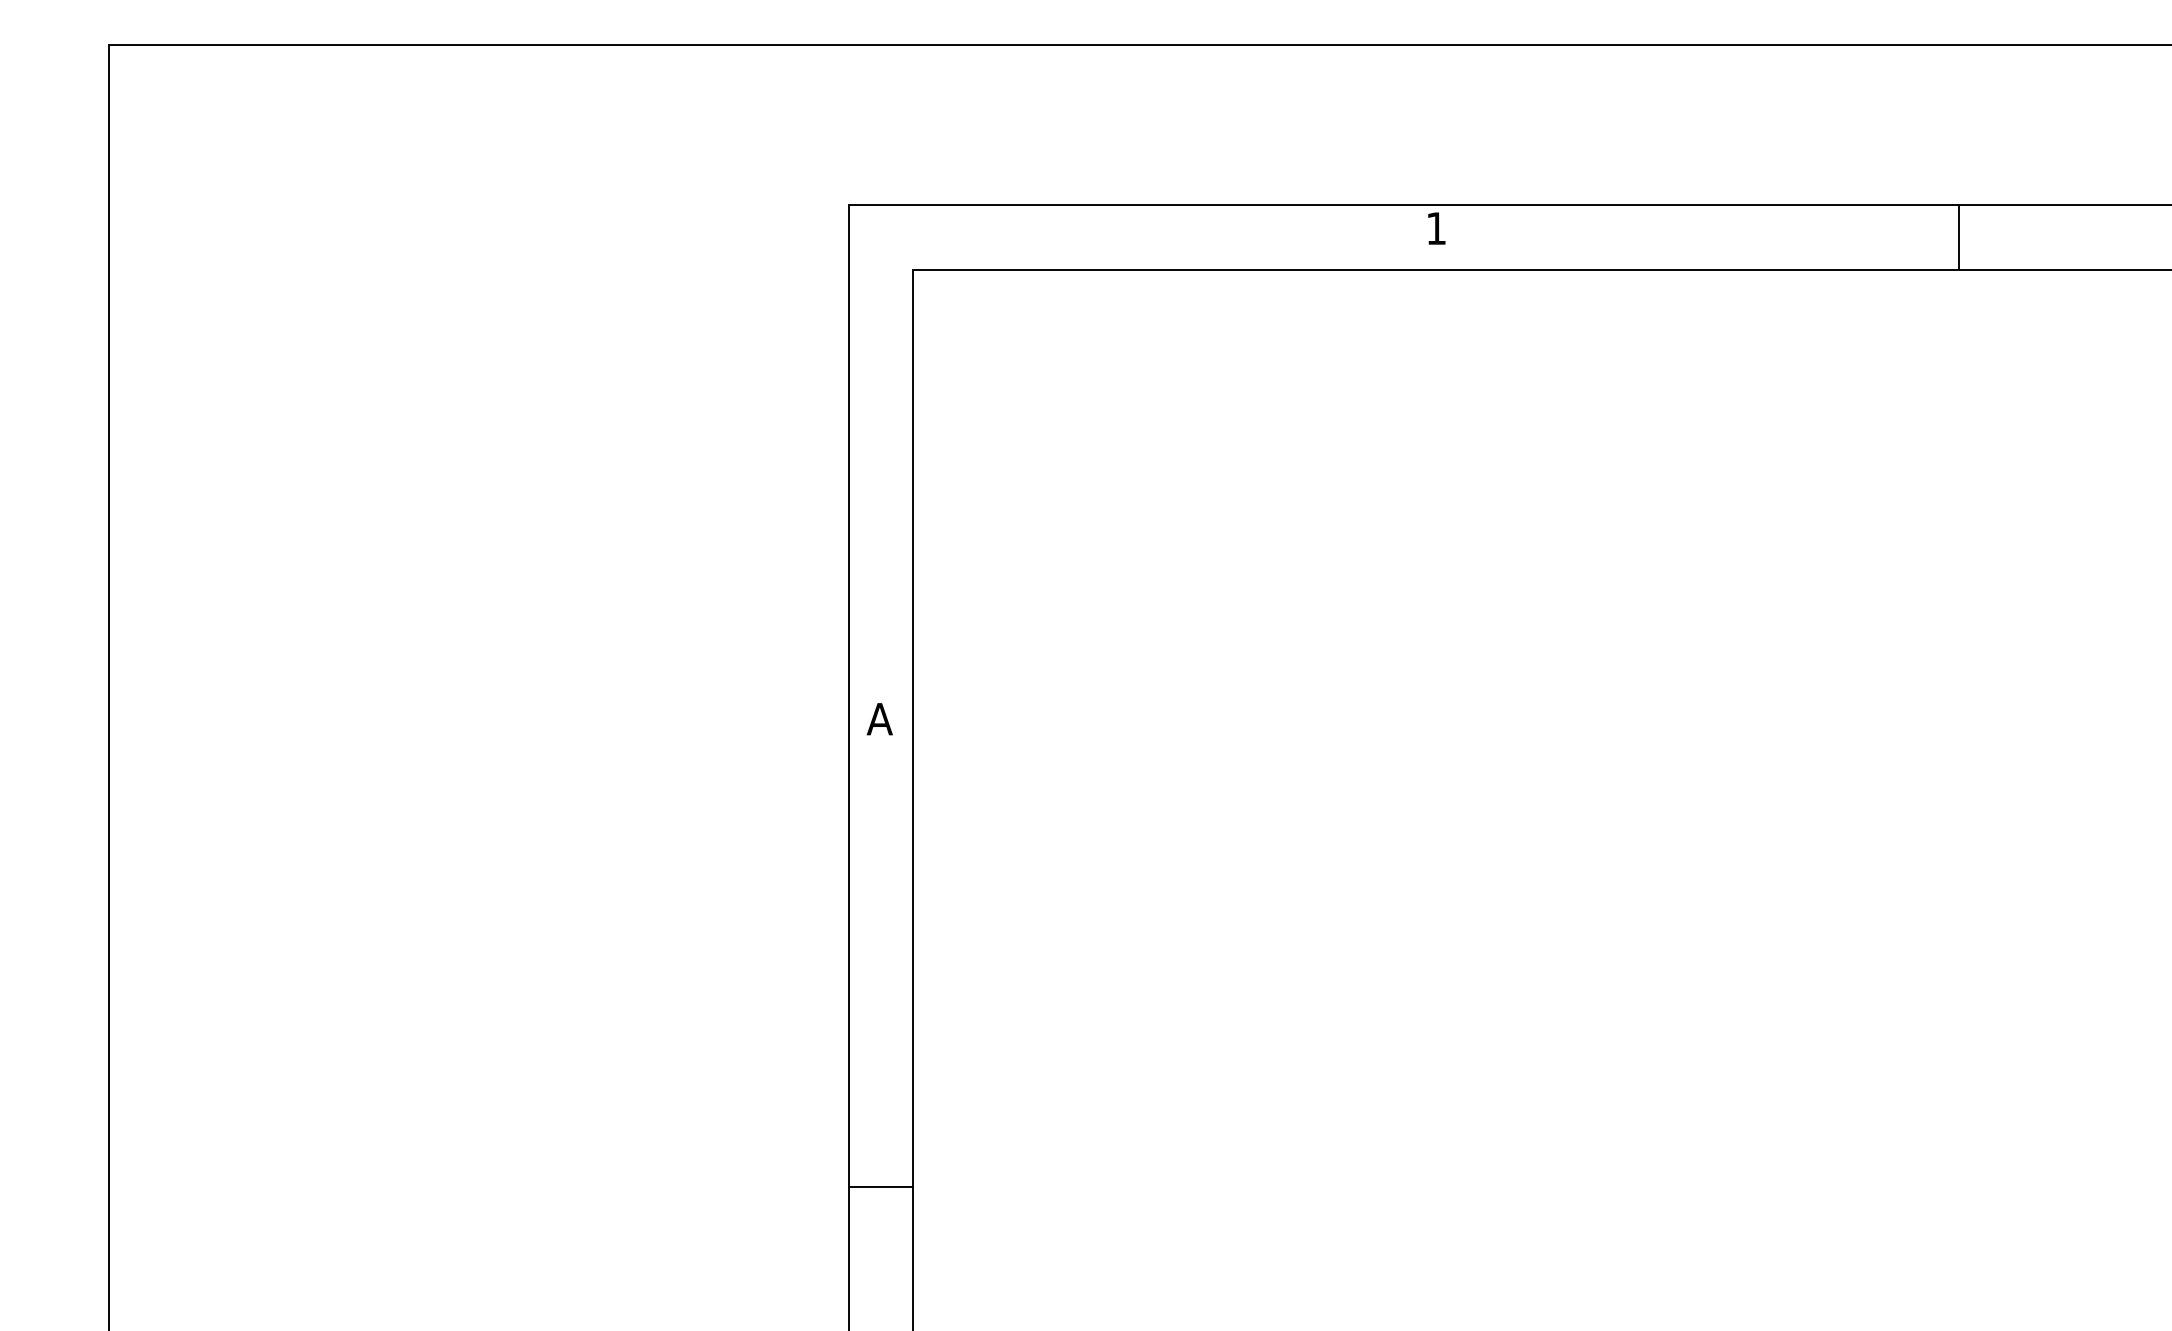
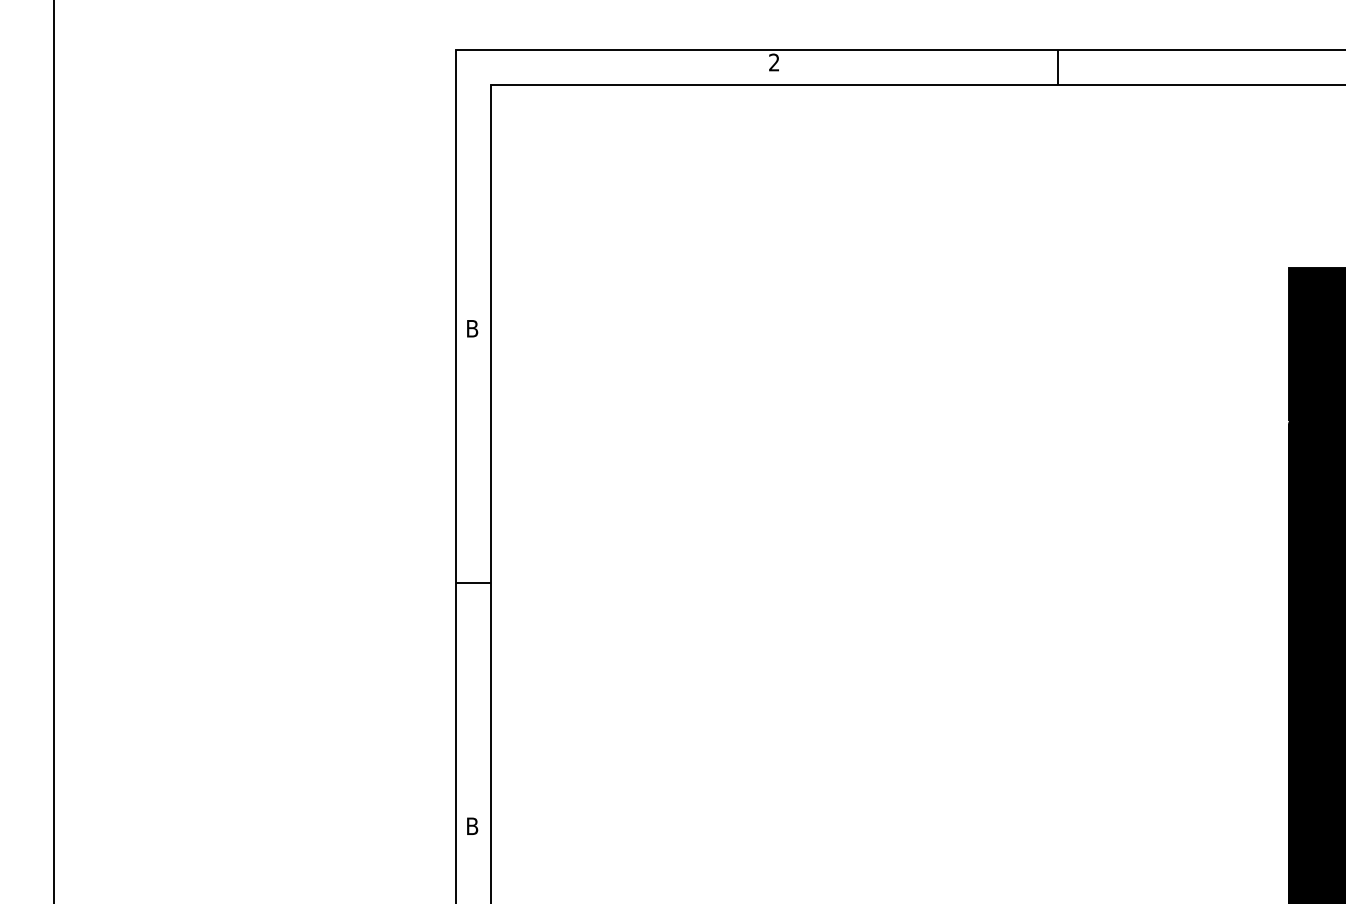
text: (1436, 228) -> (774, 62), 1 -> 2
text: (880, 718) -> (472, 328), A -> B

